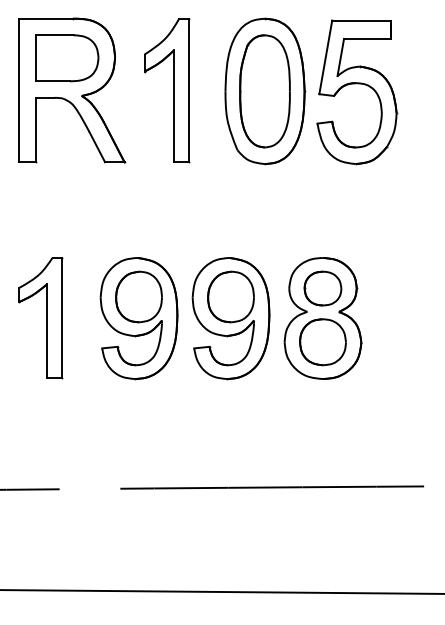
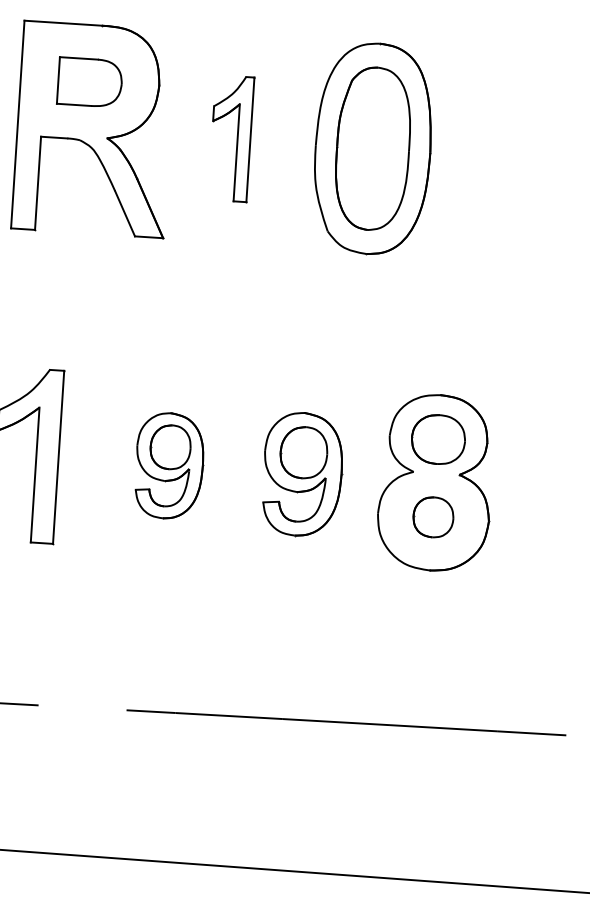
part: (67, 58) -> (90, 82), size x0.7
part: (357, 84) -> (507, 147), removed
part: (167, 90) -> (232, 138), size x0.6
part: (138, 318) -> (168, 465), size x0.6
part: (230, 318) -> (301, 474), size x0.7
part: (322, 342) -> (432, 517), size x0.6

